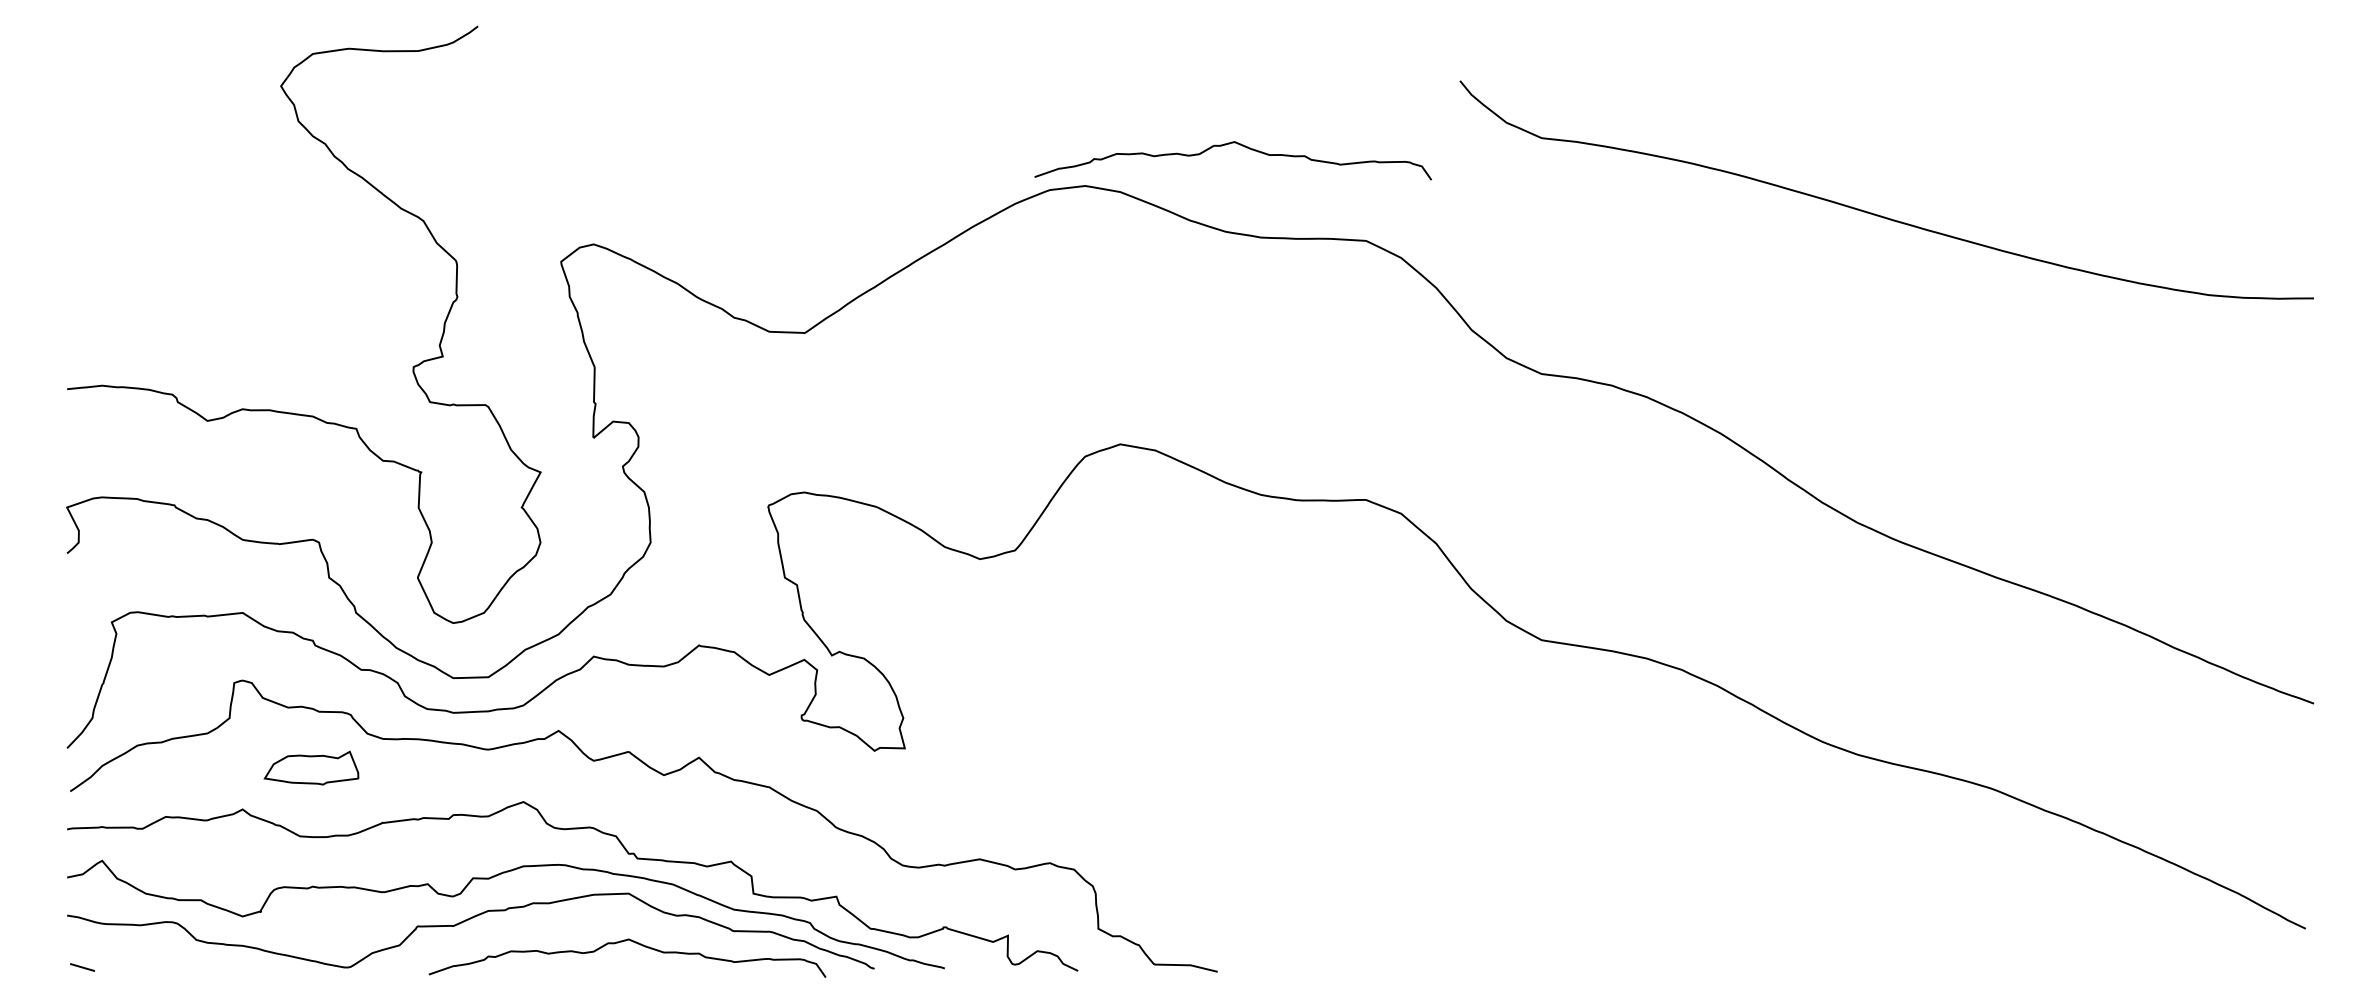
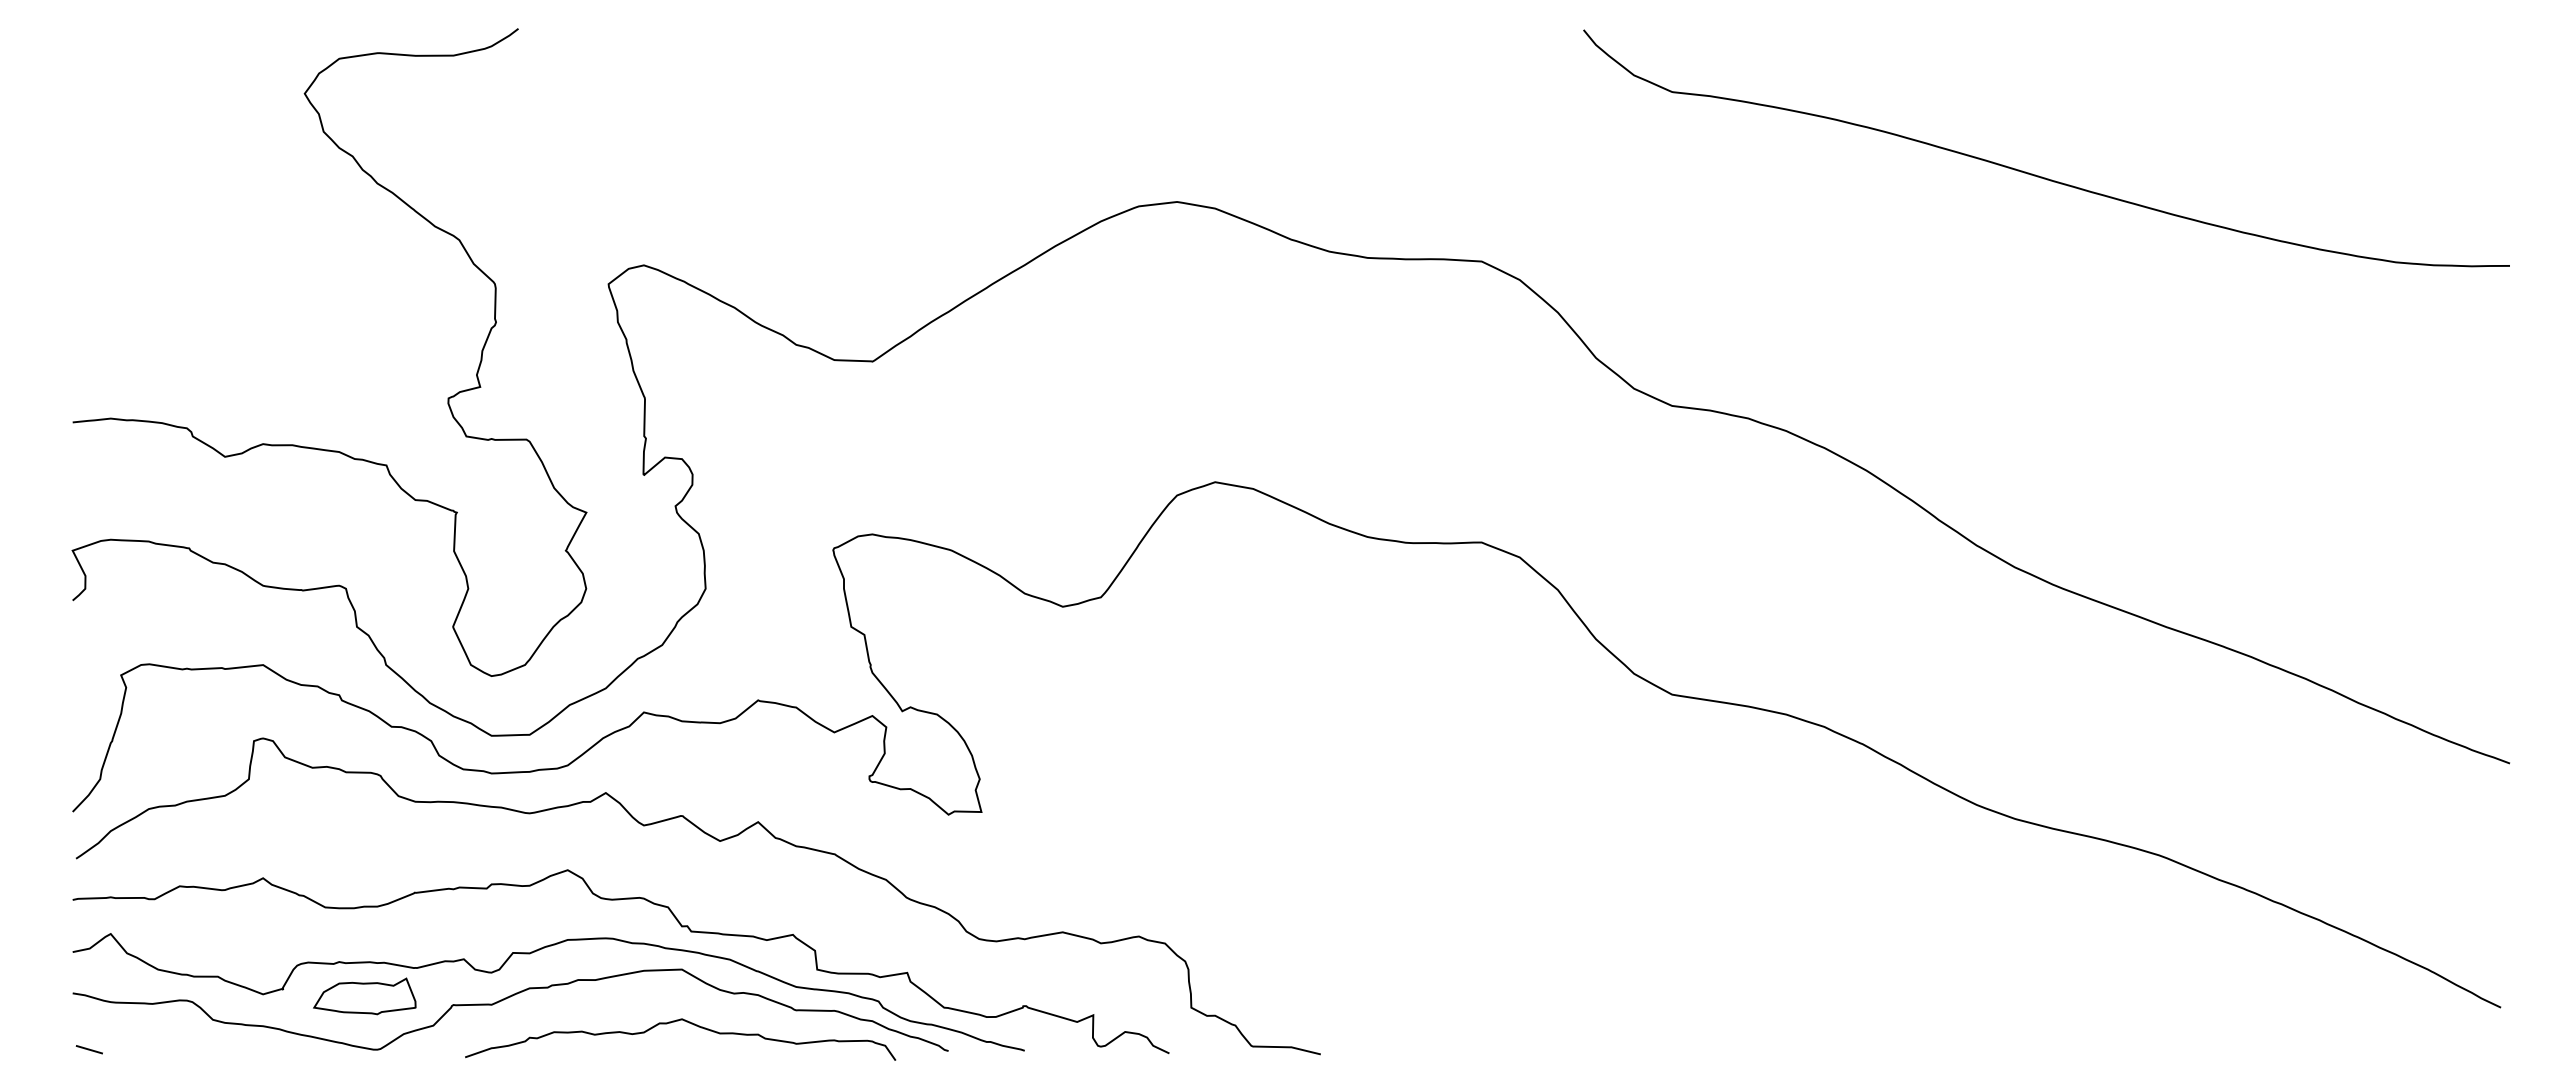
curve: (1227, 144) -> (1331, 157), removed
curve: (1880, 215) -> (2039, 175), moved
part: (311, 768) -> (364, 996), moved

